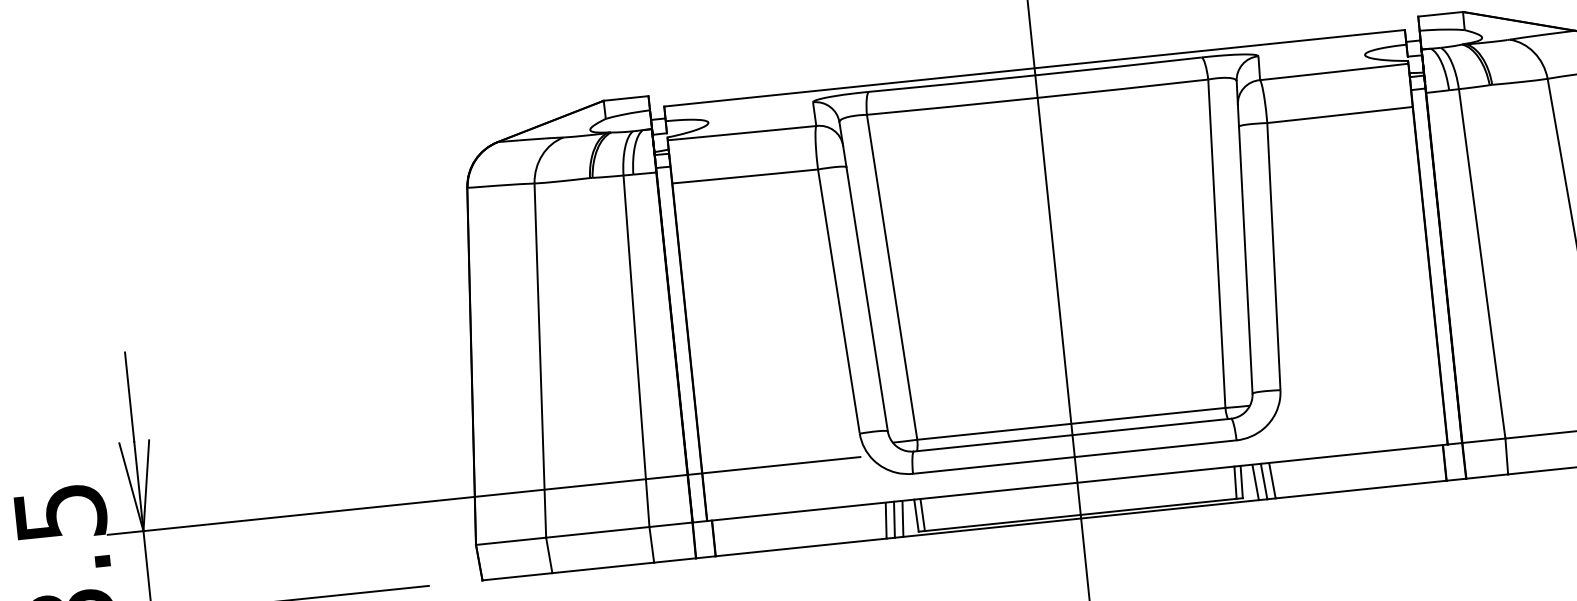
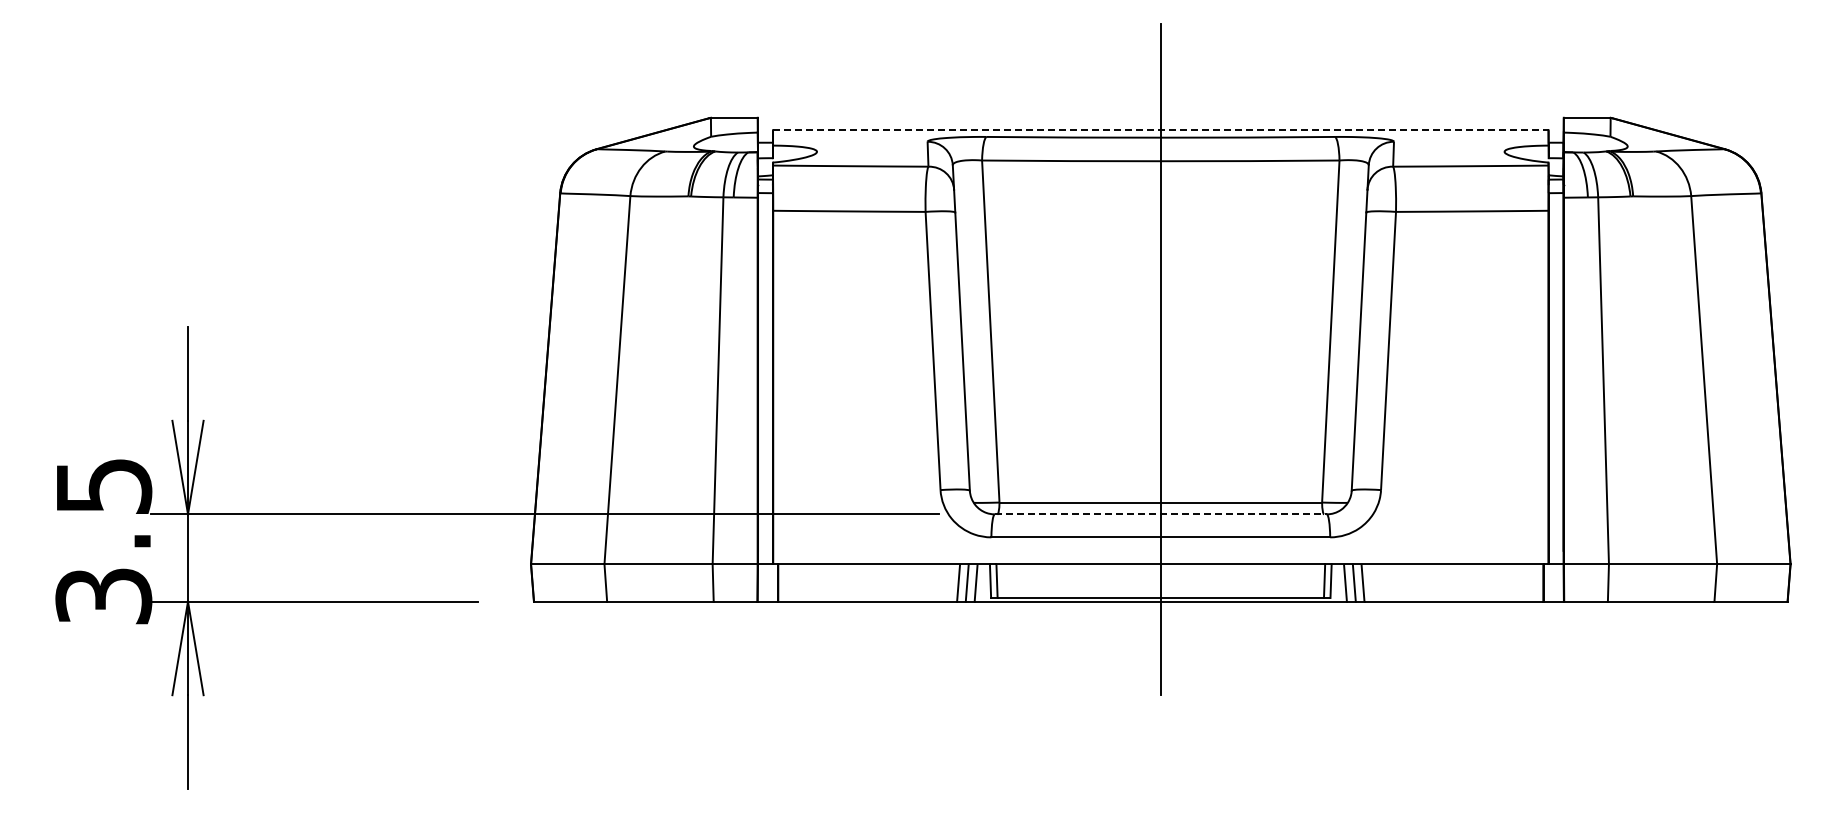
line: (1034, 68) -> (1160, 130), solid -> dashed
line: (1073, 435) -> (1161, 514), solid -> dashed

